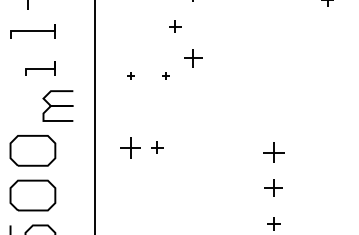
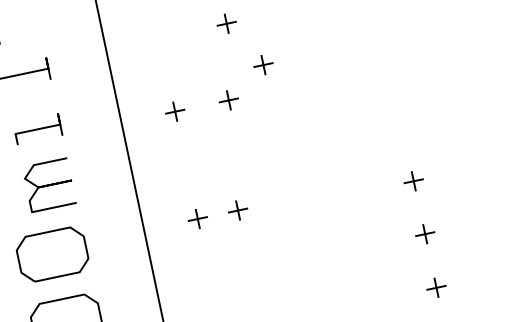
part: (193, 57) -> (263, 64), size x0.71
part: (130, 75) -> (174, 110), size x1.67
part: (166, 75) -> (228, 99), size x1.67
curve: (57, 105) -> (48, 184), moved
part: (130, 147) -> (197, 218), size x0.62
part: (273, 152) -> (413, 181), size x0.62
part: (273, 187) -> (424, 233), size x0.71

